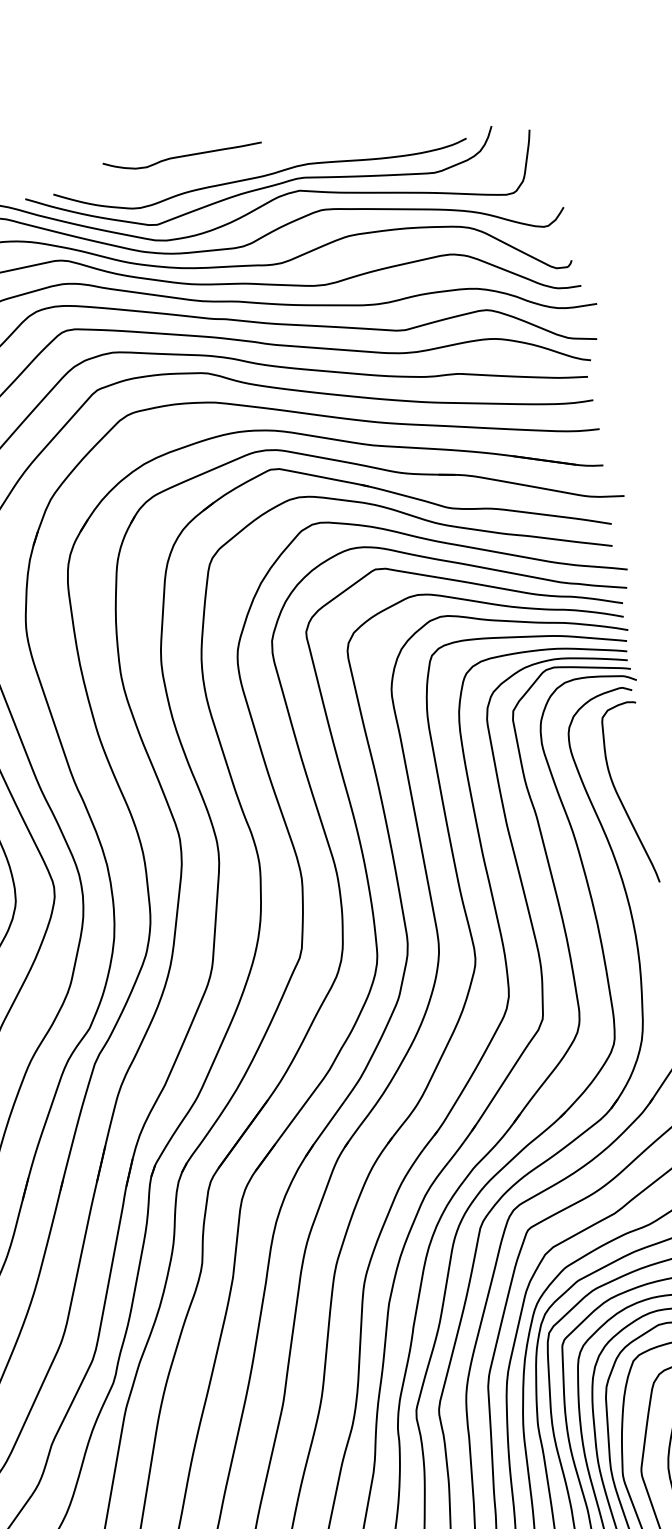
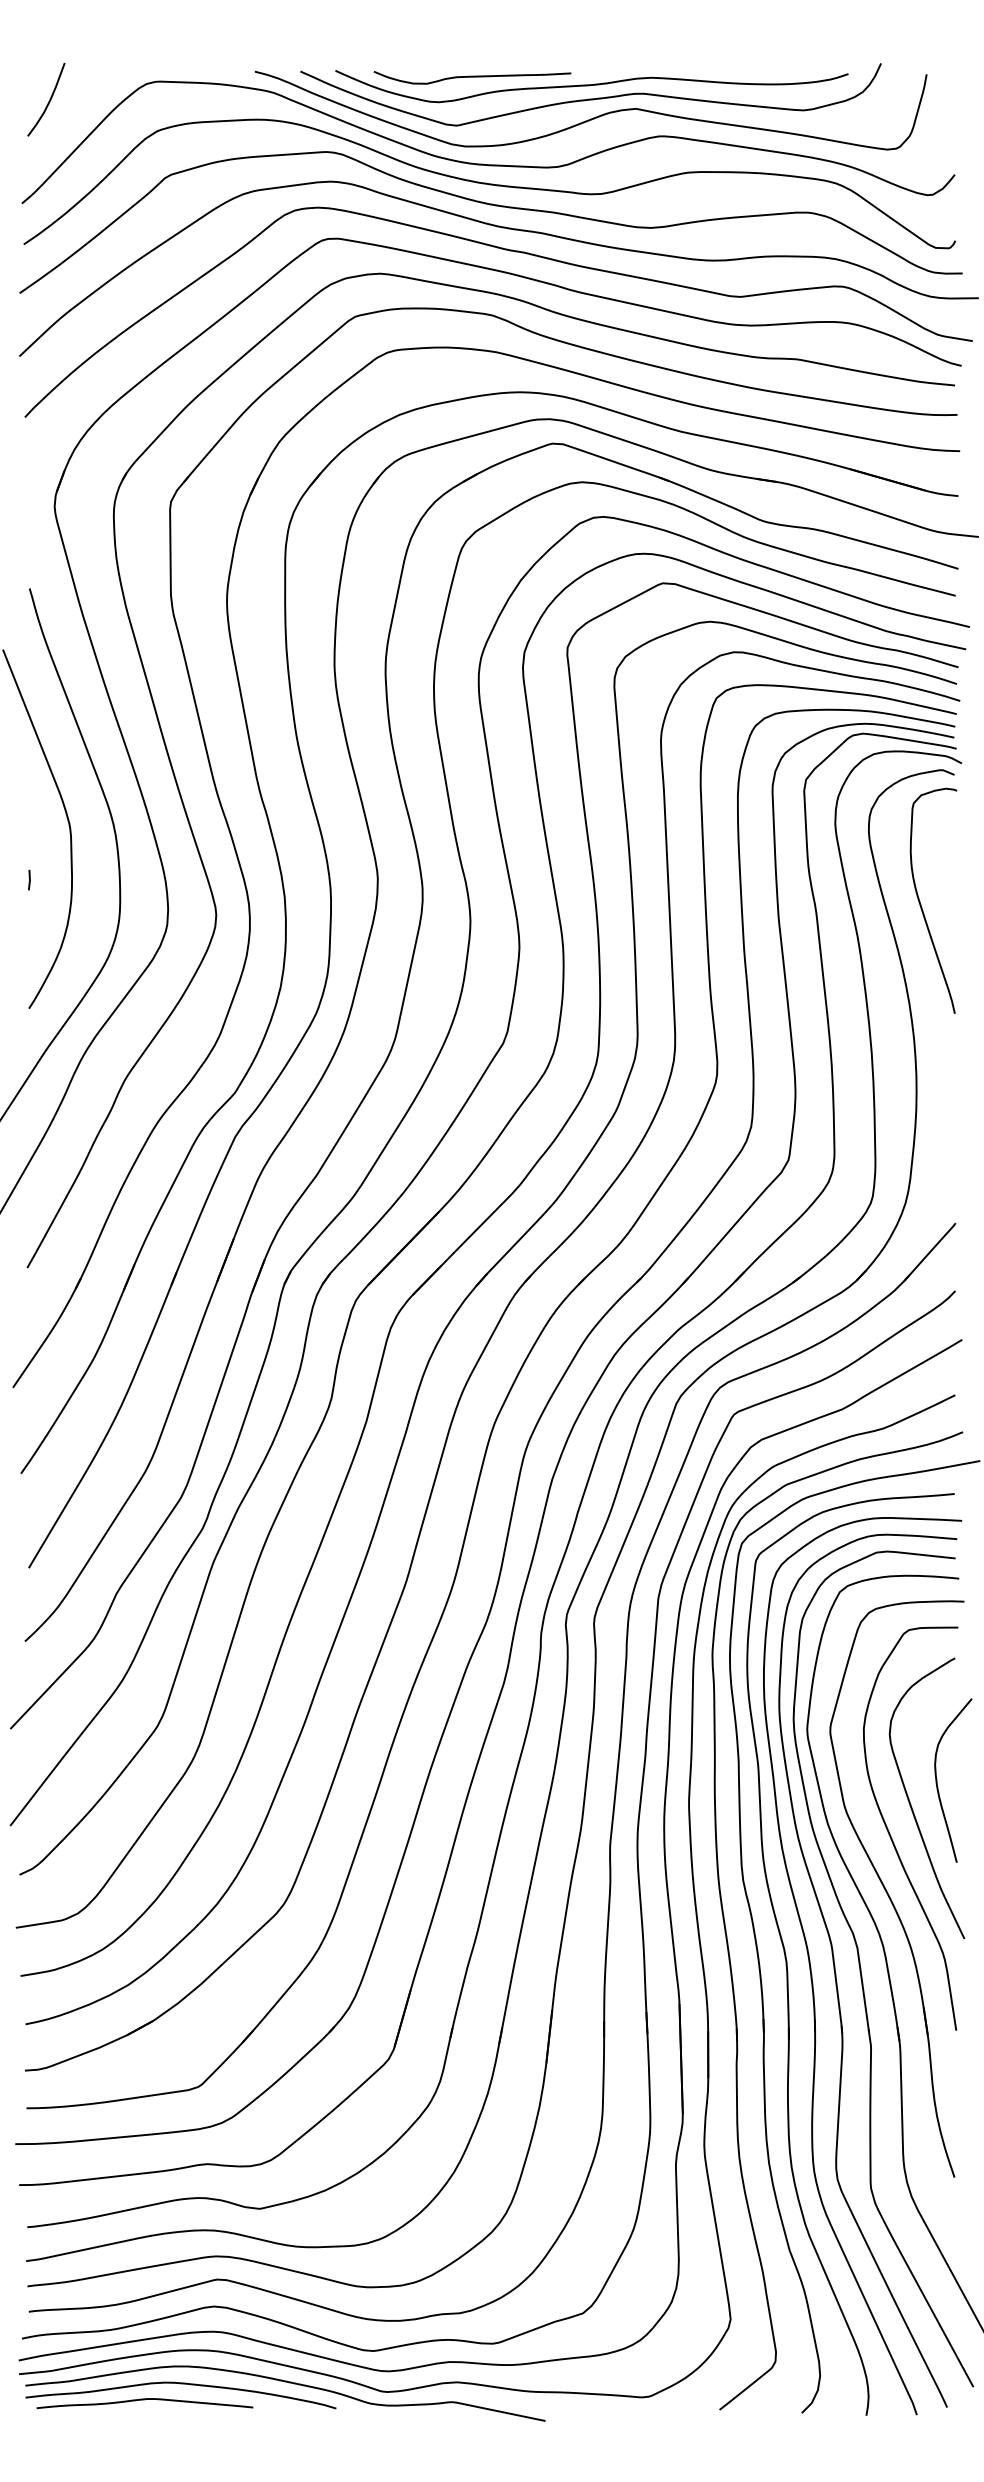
curve: (182, 157) -> (472, 77), moved

